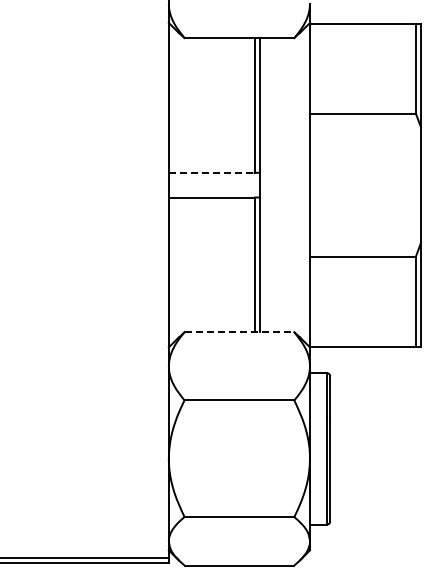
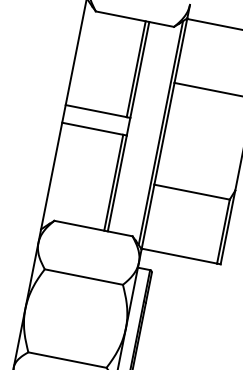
line: (211, 172) -> (96, 110), dashed -> solid
line: (304, 184) -> (160, 132), added
line: (239, 332) -> (93, 228), dashed -> solid

